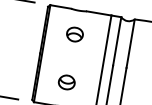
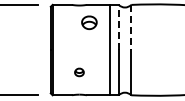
part: (75, 34) -> (89, 22), moved
line: (116, 41) -> (118, 27), solid -> dashed
line: (130, 43) -> (131, 27), solid -> dashed
part: (66, 82) -> (79, 72), size x0.6

